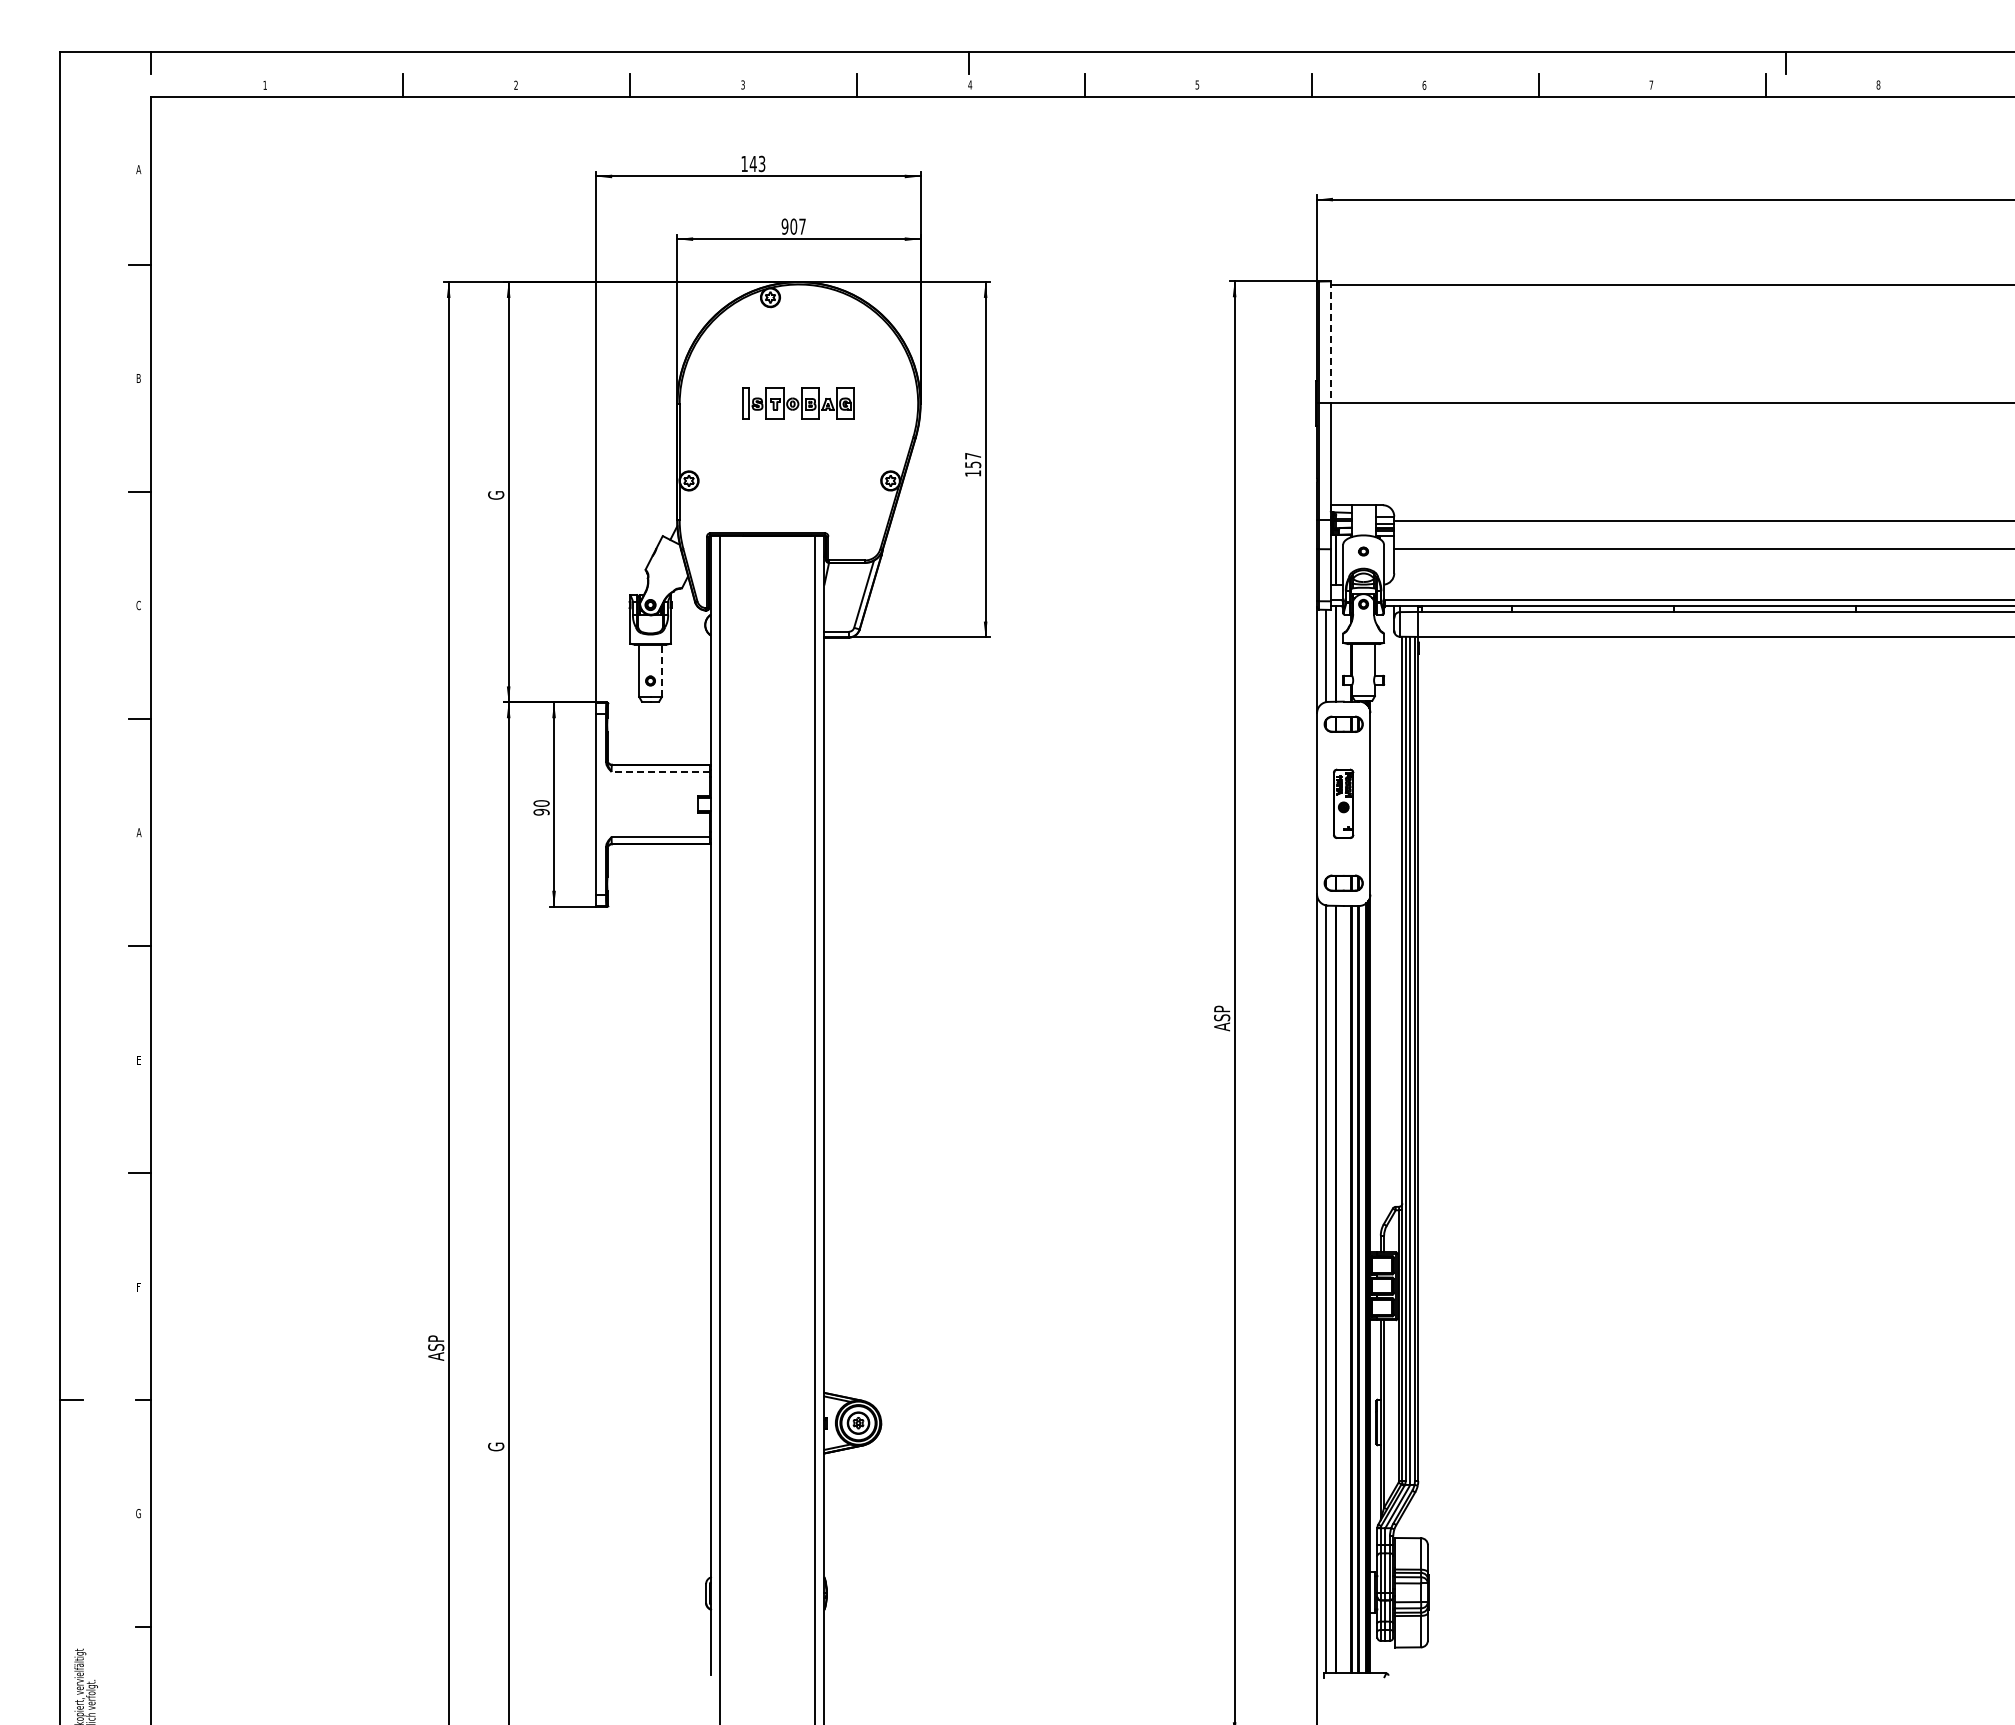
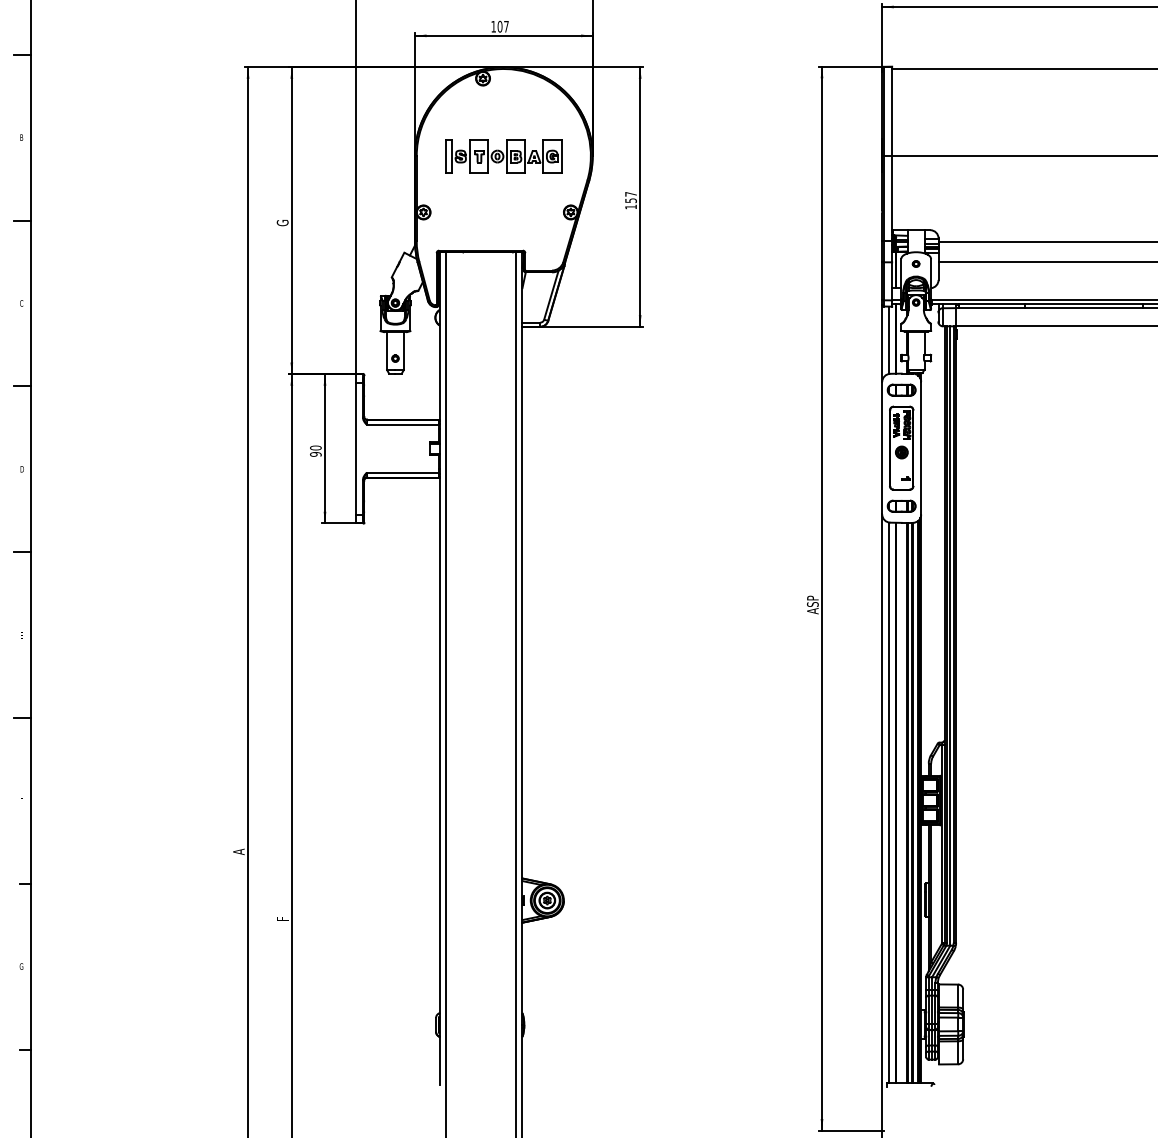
text: (784, 226) -> (493, 26), 907 -> 107
line: (1330, 342) -> (892, 111), dashed -> solid
part: (798, 403) -> (503, 155), size x1.43
line: (661, 670) -> (403, 350), dashed -> solid
line: (660, 771) -> (402, 424), dashed -> solid
part: (1343, 803) -> (901, 448), size x1.67
text: (138, 832) -> (21, 469), A -> D
text: (436, 1342) -> (239, 841), ASP -> A
text: (496, 1446) -> (282, 917), G -> F

